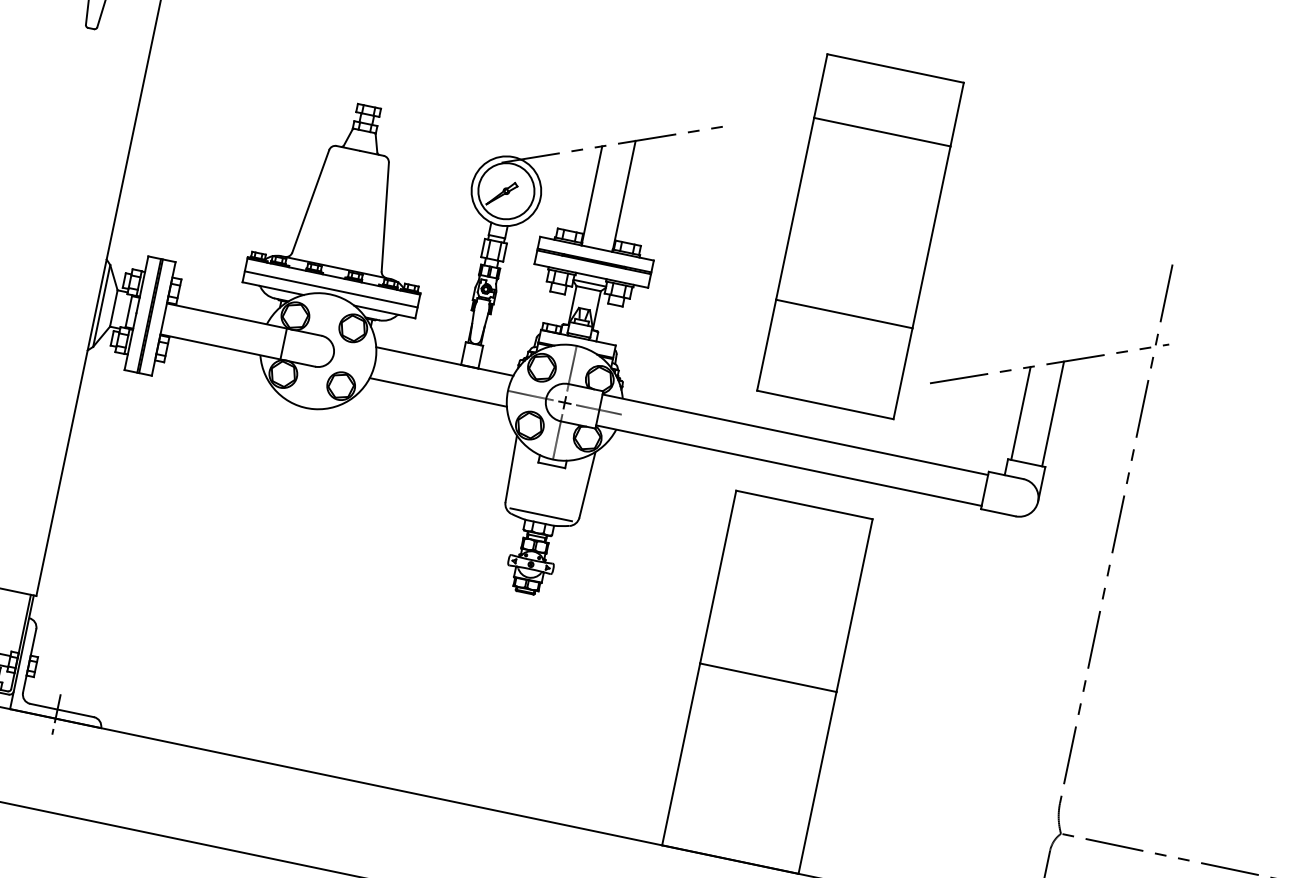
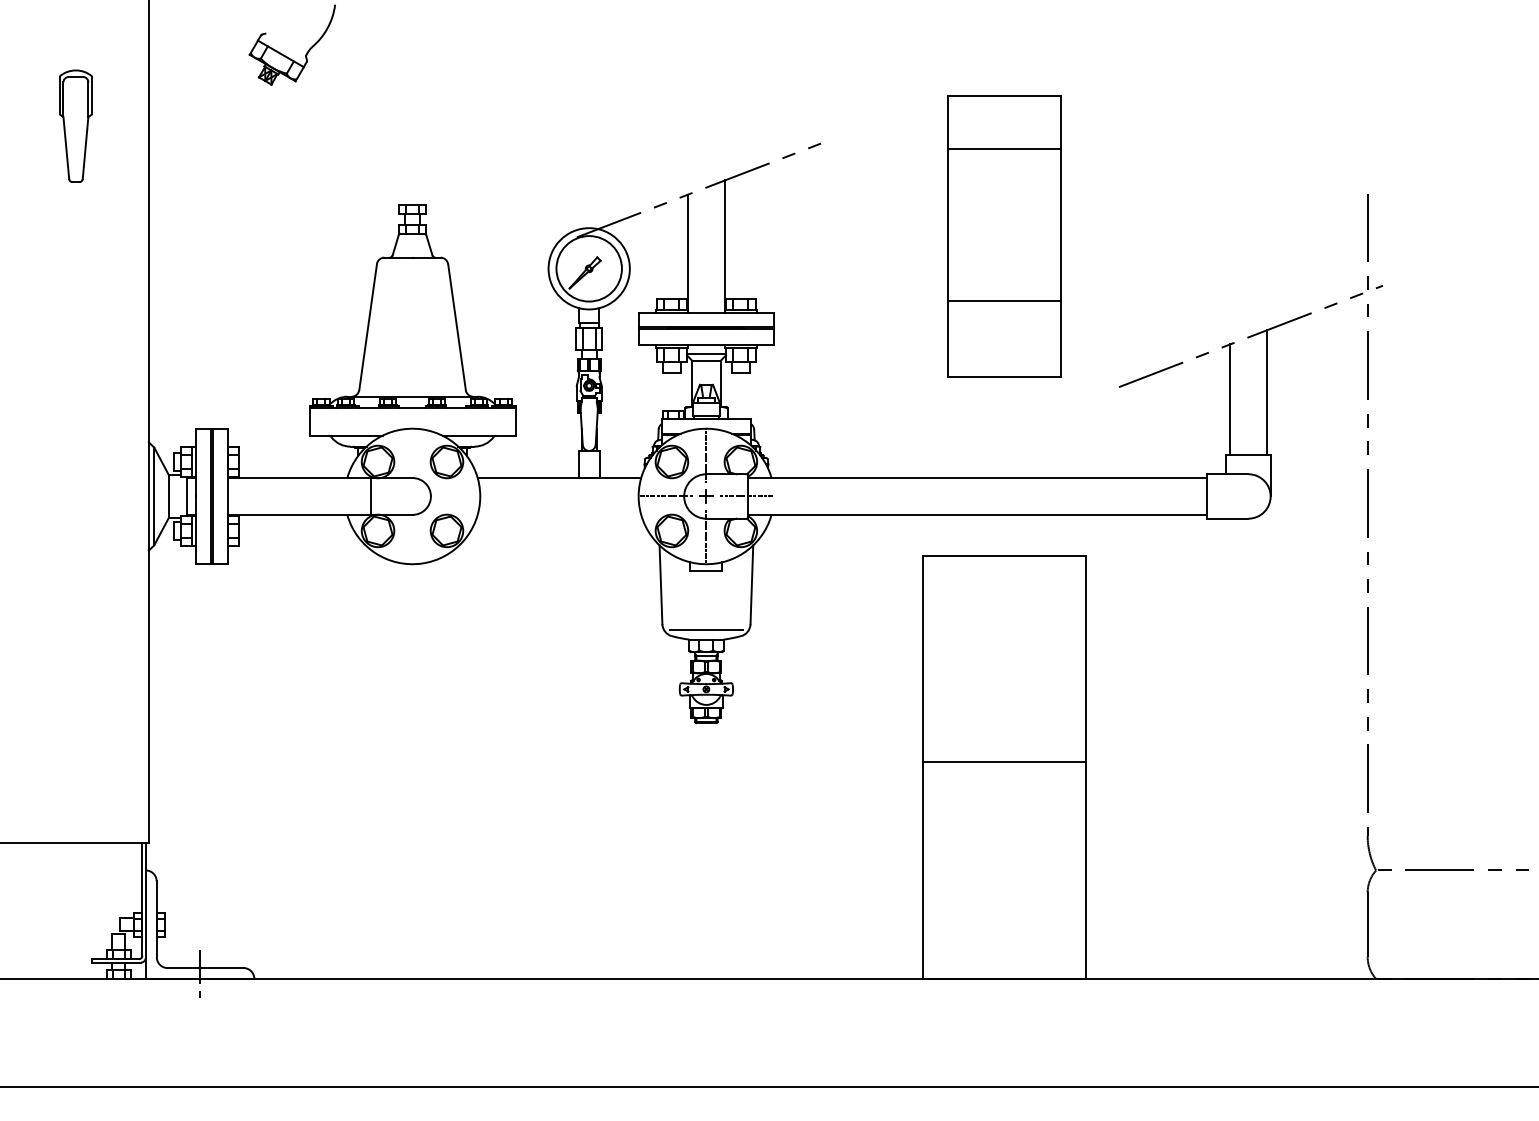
part: (860, 236) -> (1004, 236), size x0.7
line: (331, 289) -> (412, 422), removed
line: (438, 392) -> (559, 514), removed

